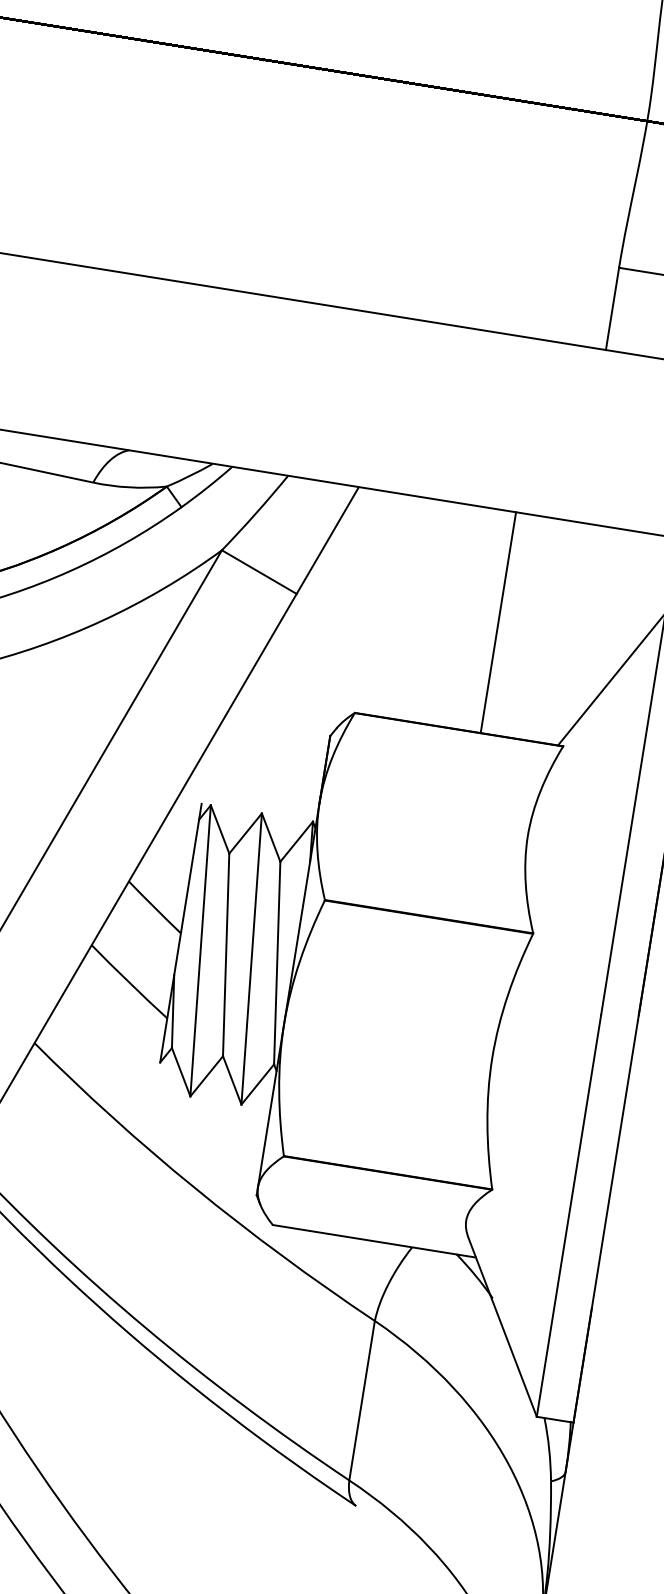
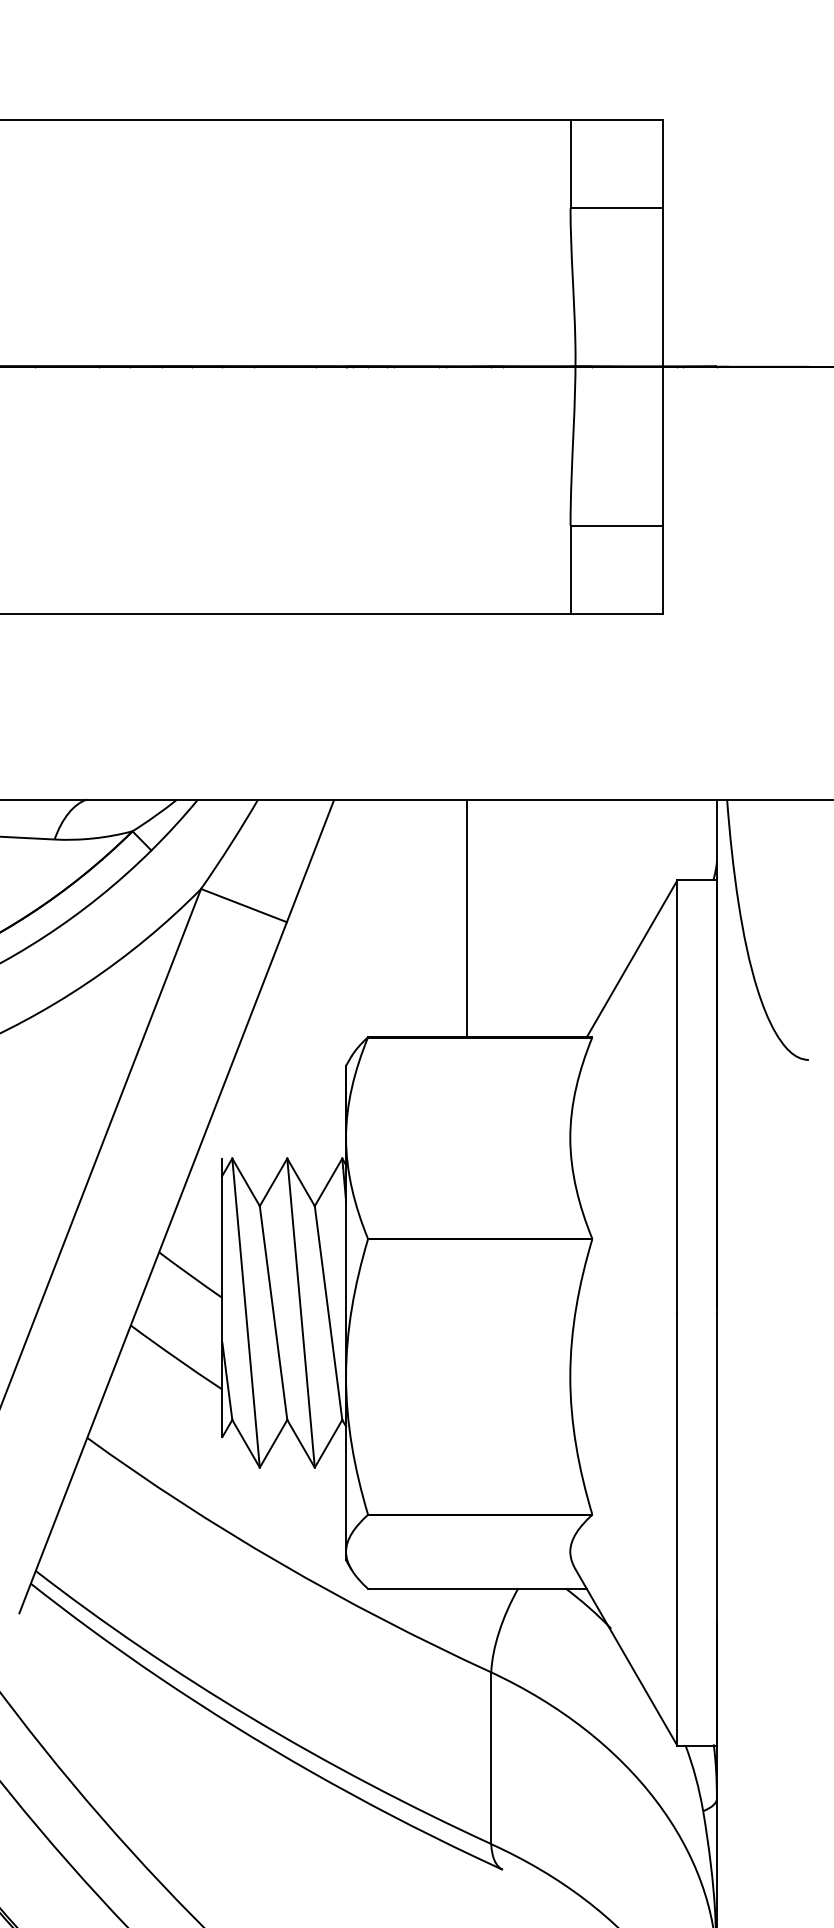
line: (498, 622) -> (466, 918), moved

